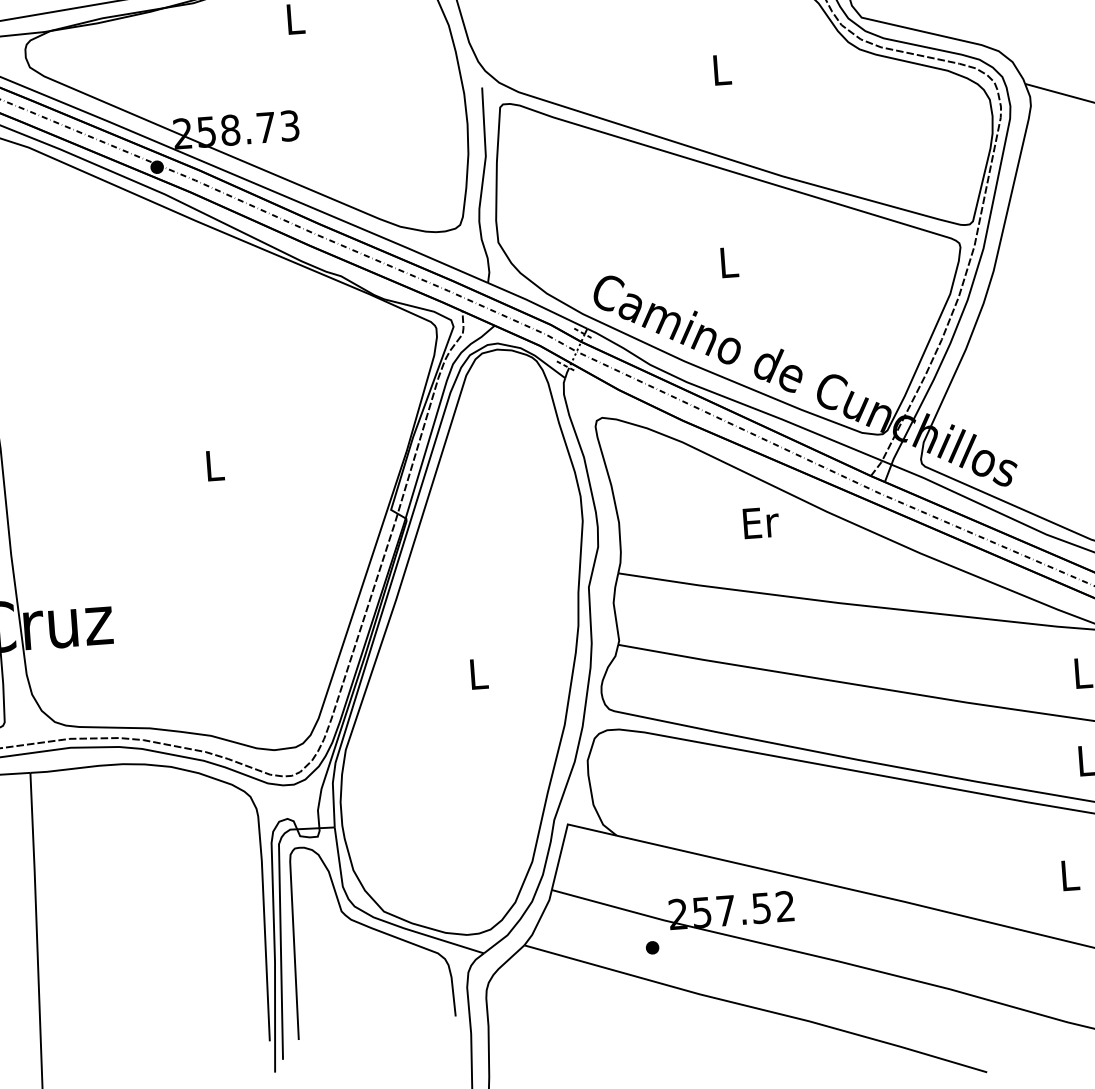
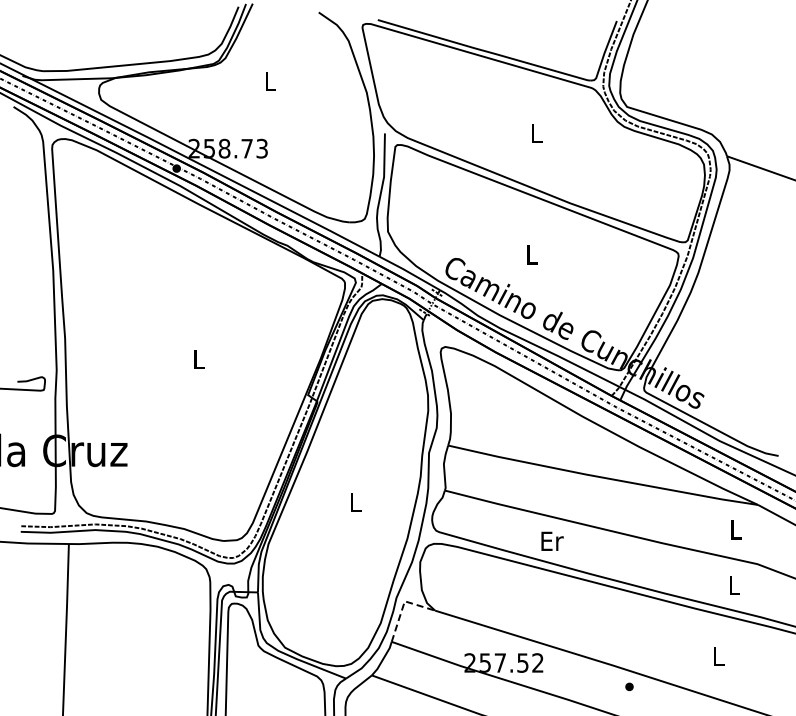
text: (761, 521) -> (552, 540), moved
line: (566, 832) -> (403, 606), solid -> dashed
part: (652, 947) -> (629, 686), moved

